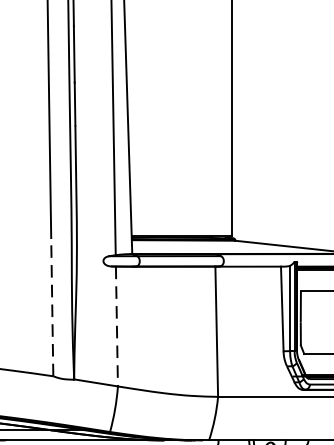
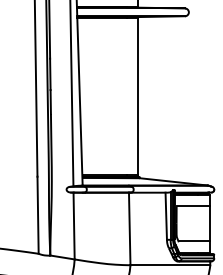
line: (53, 307) -> (38, 215), dashed -> solid
line: (117, 327) -> (74, 226), dashed -> solid

